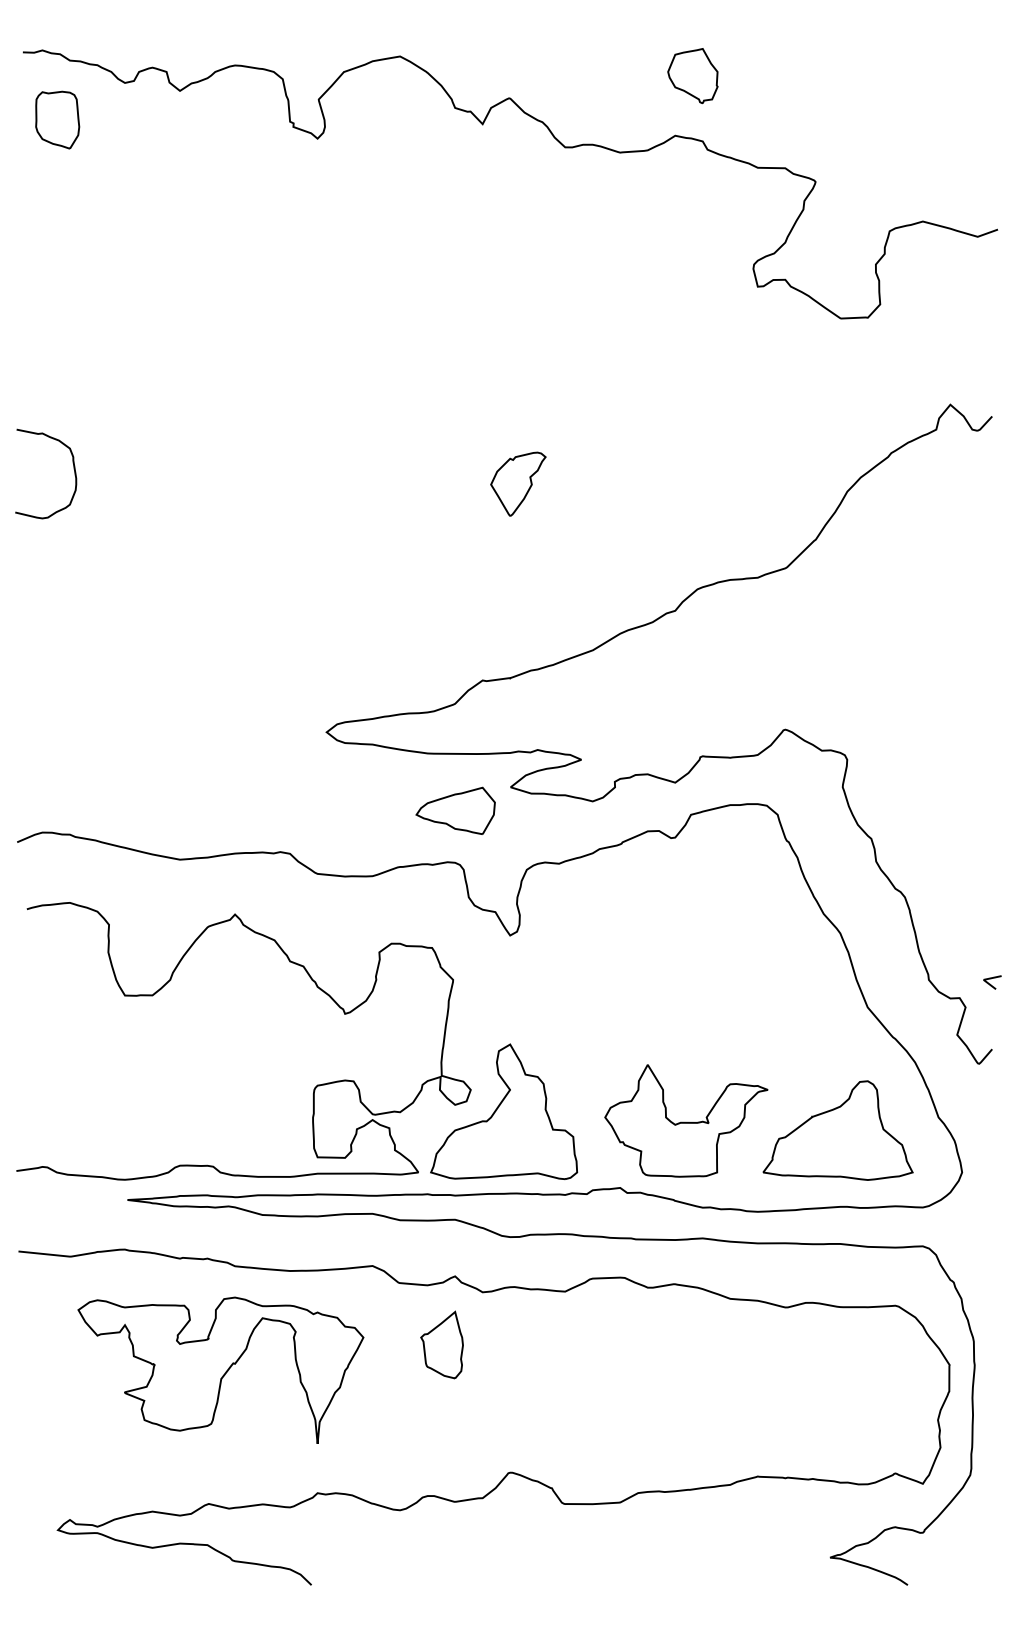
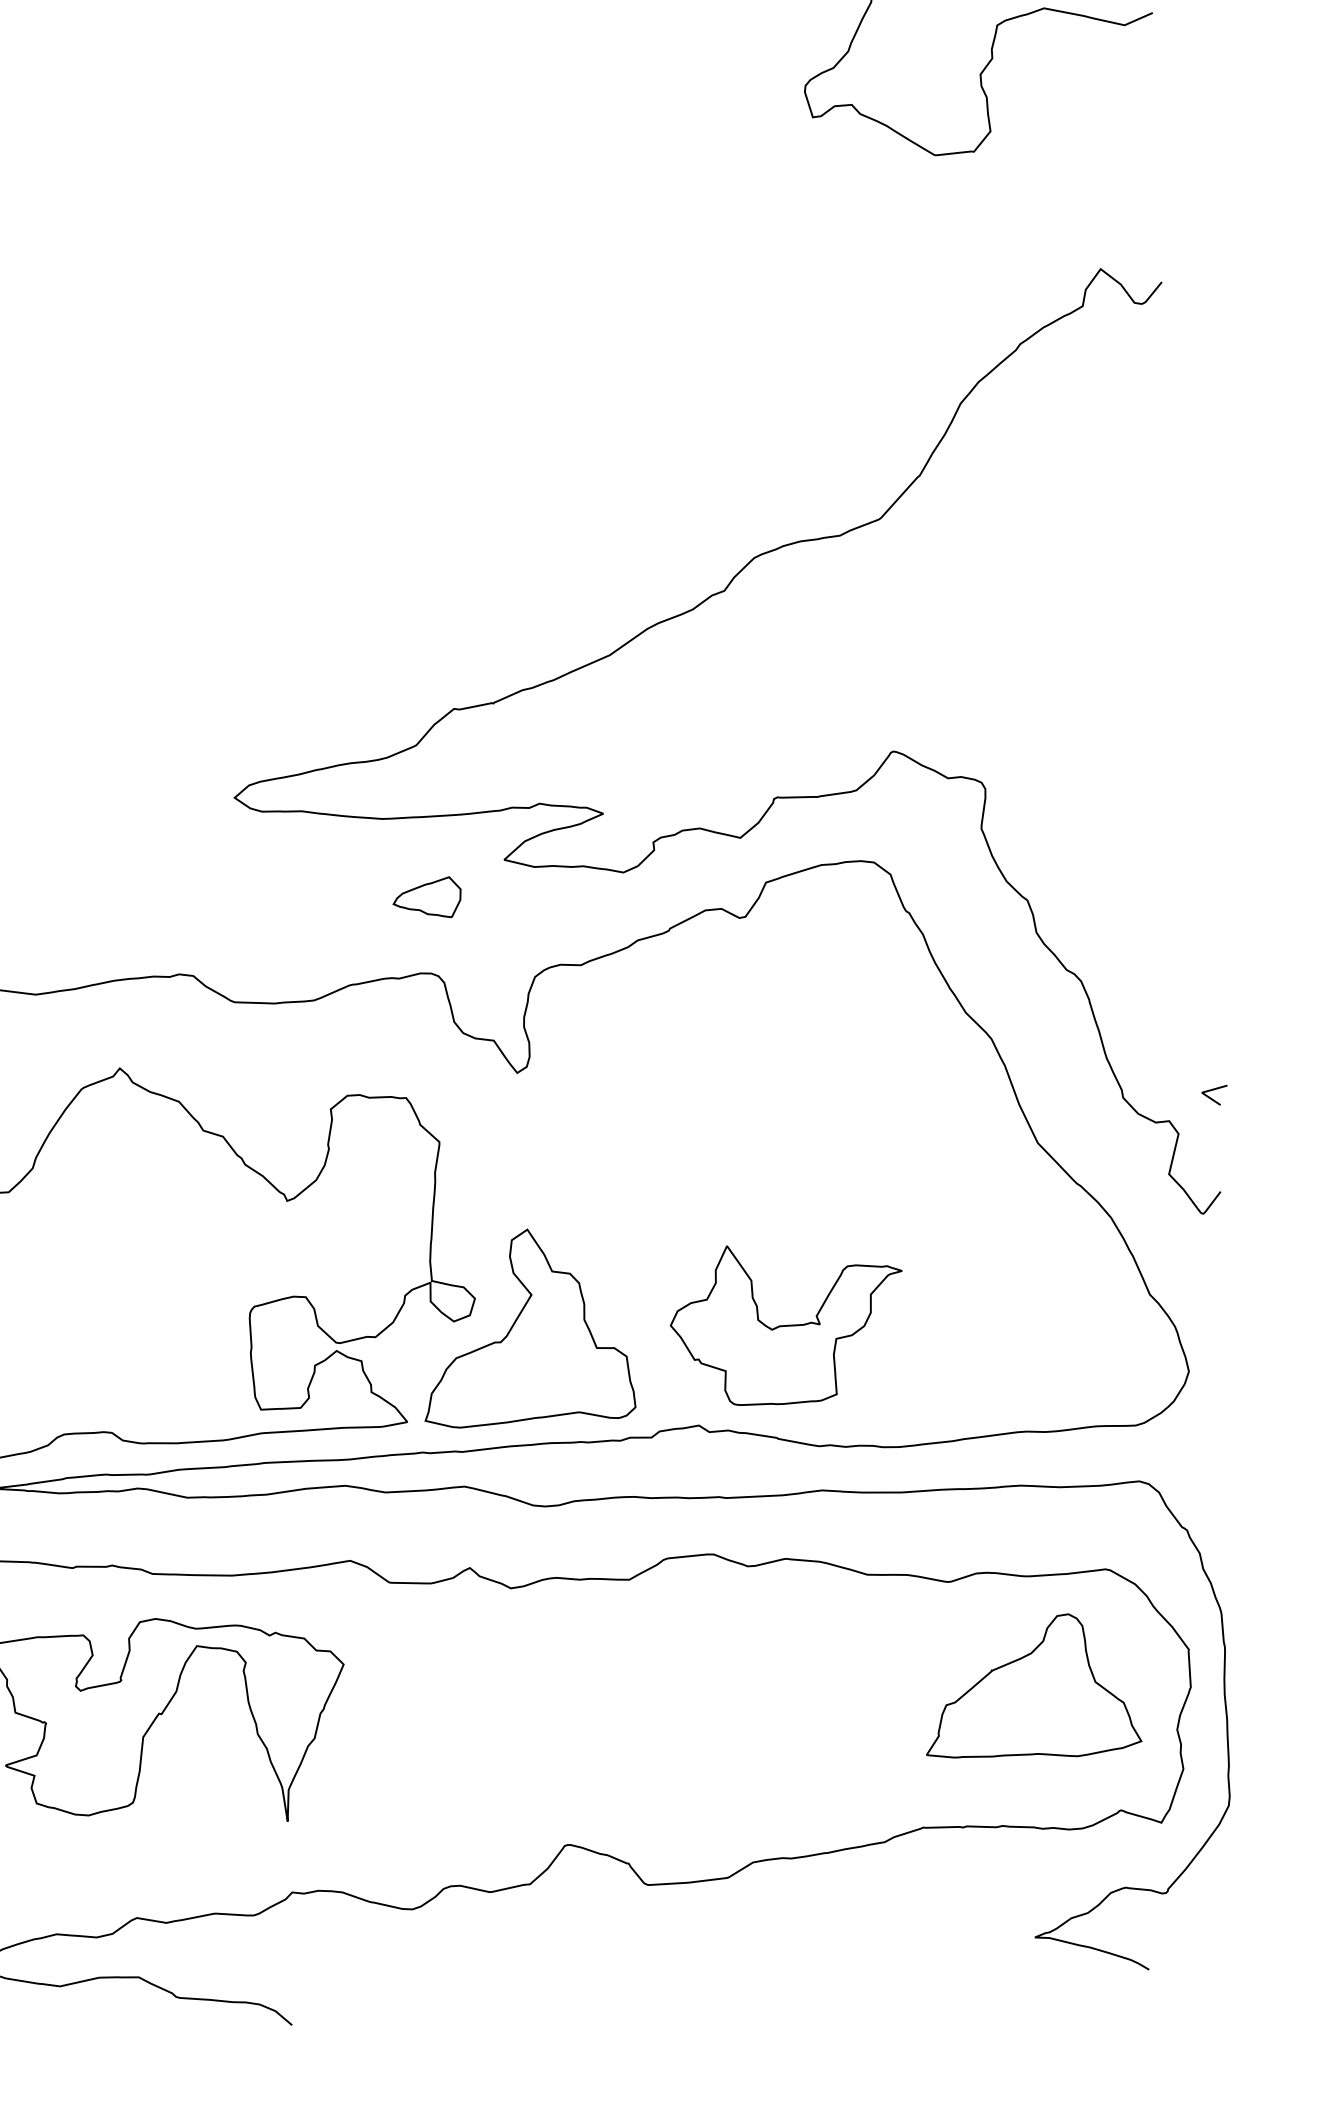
part: (518, 483) -> (487, 422), removed
part: (455, 810) -> (427, 898), size x0.6
part: (837, 1130) -> (1029, 1687), moved
part: (441, 1344) -> (456, 1667), removed

